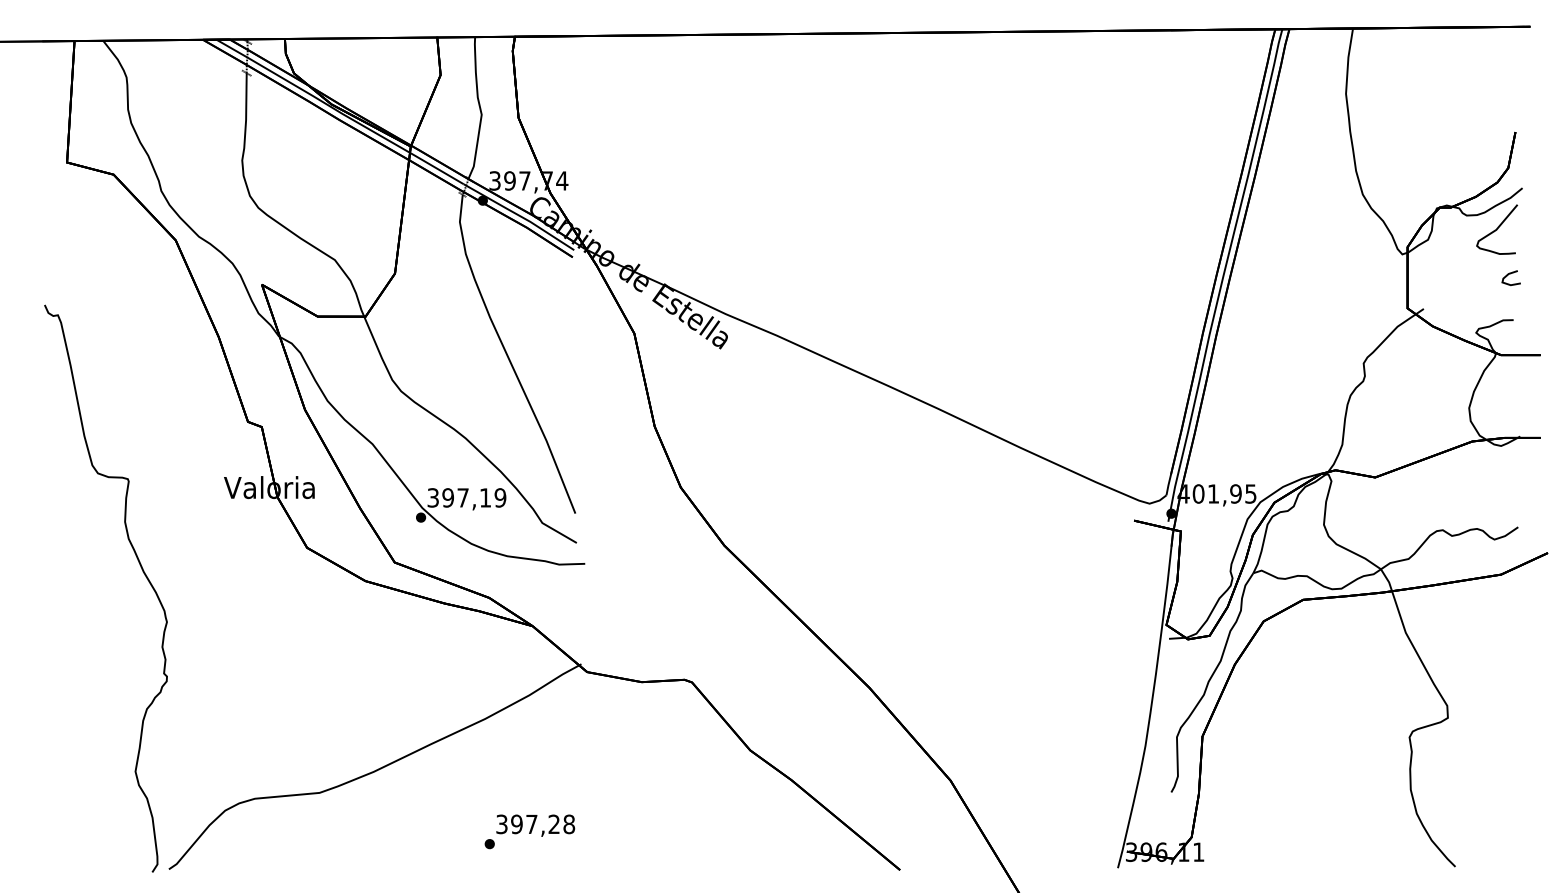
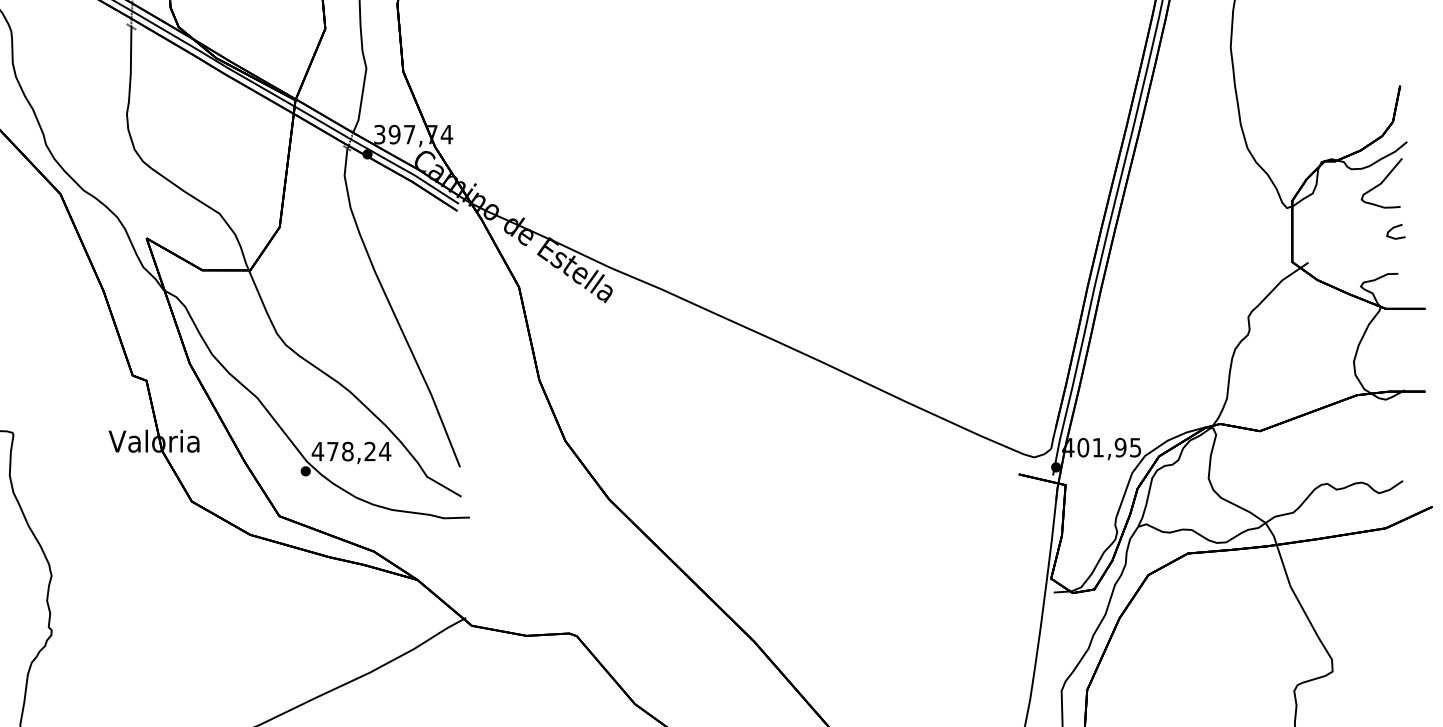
text: (466, 497) -> (351, 451), 397,19 -> 478,24

